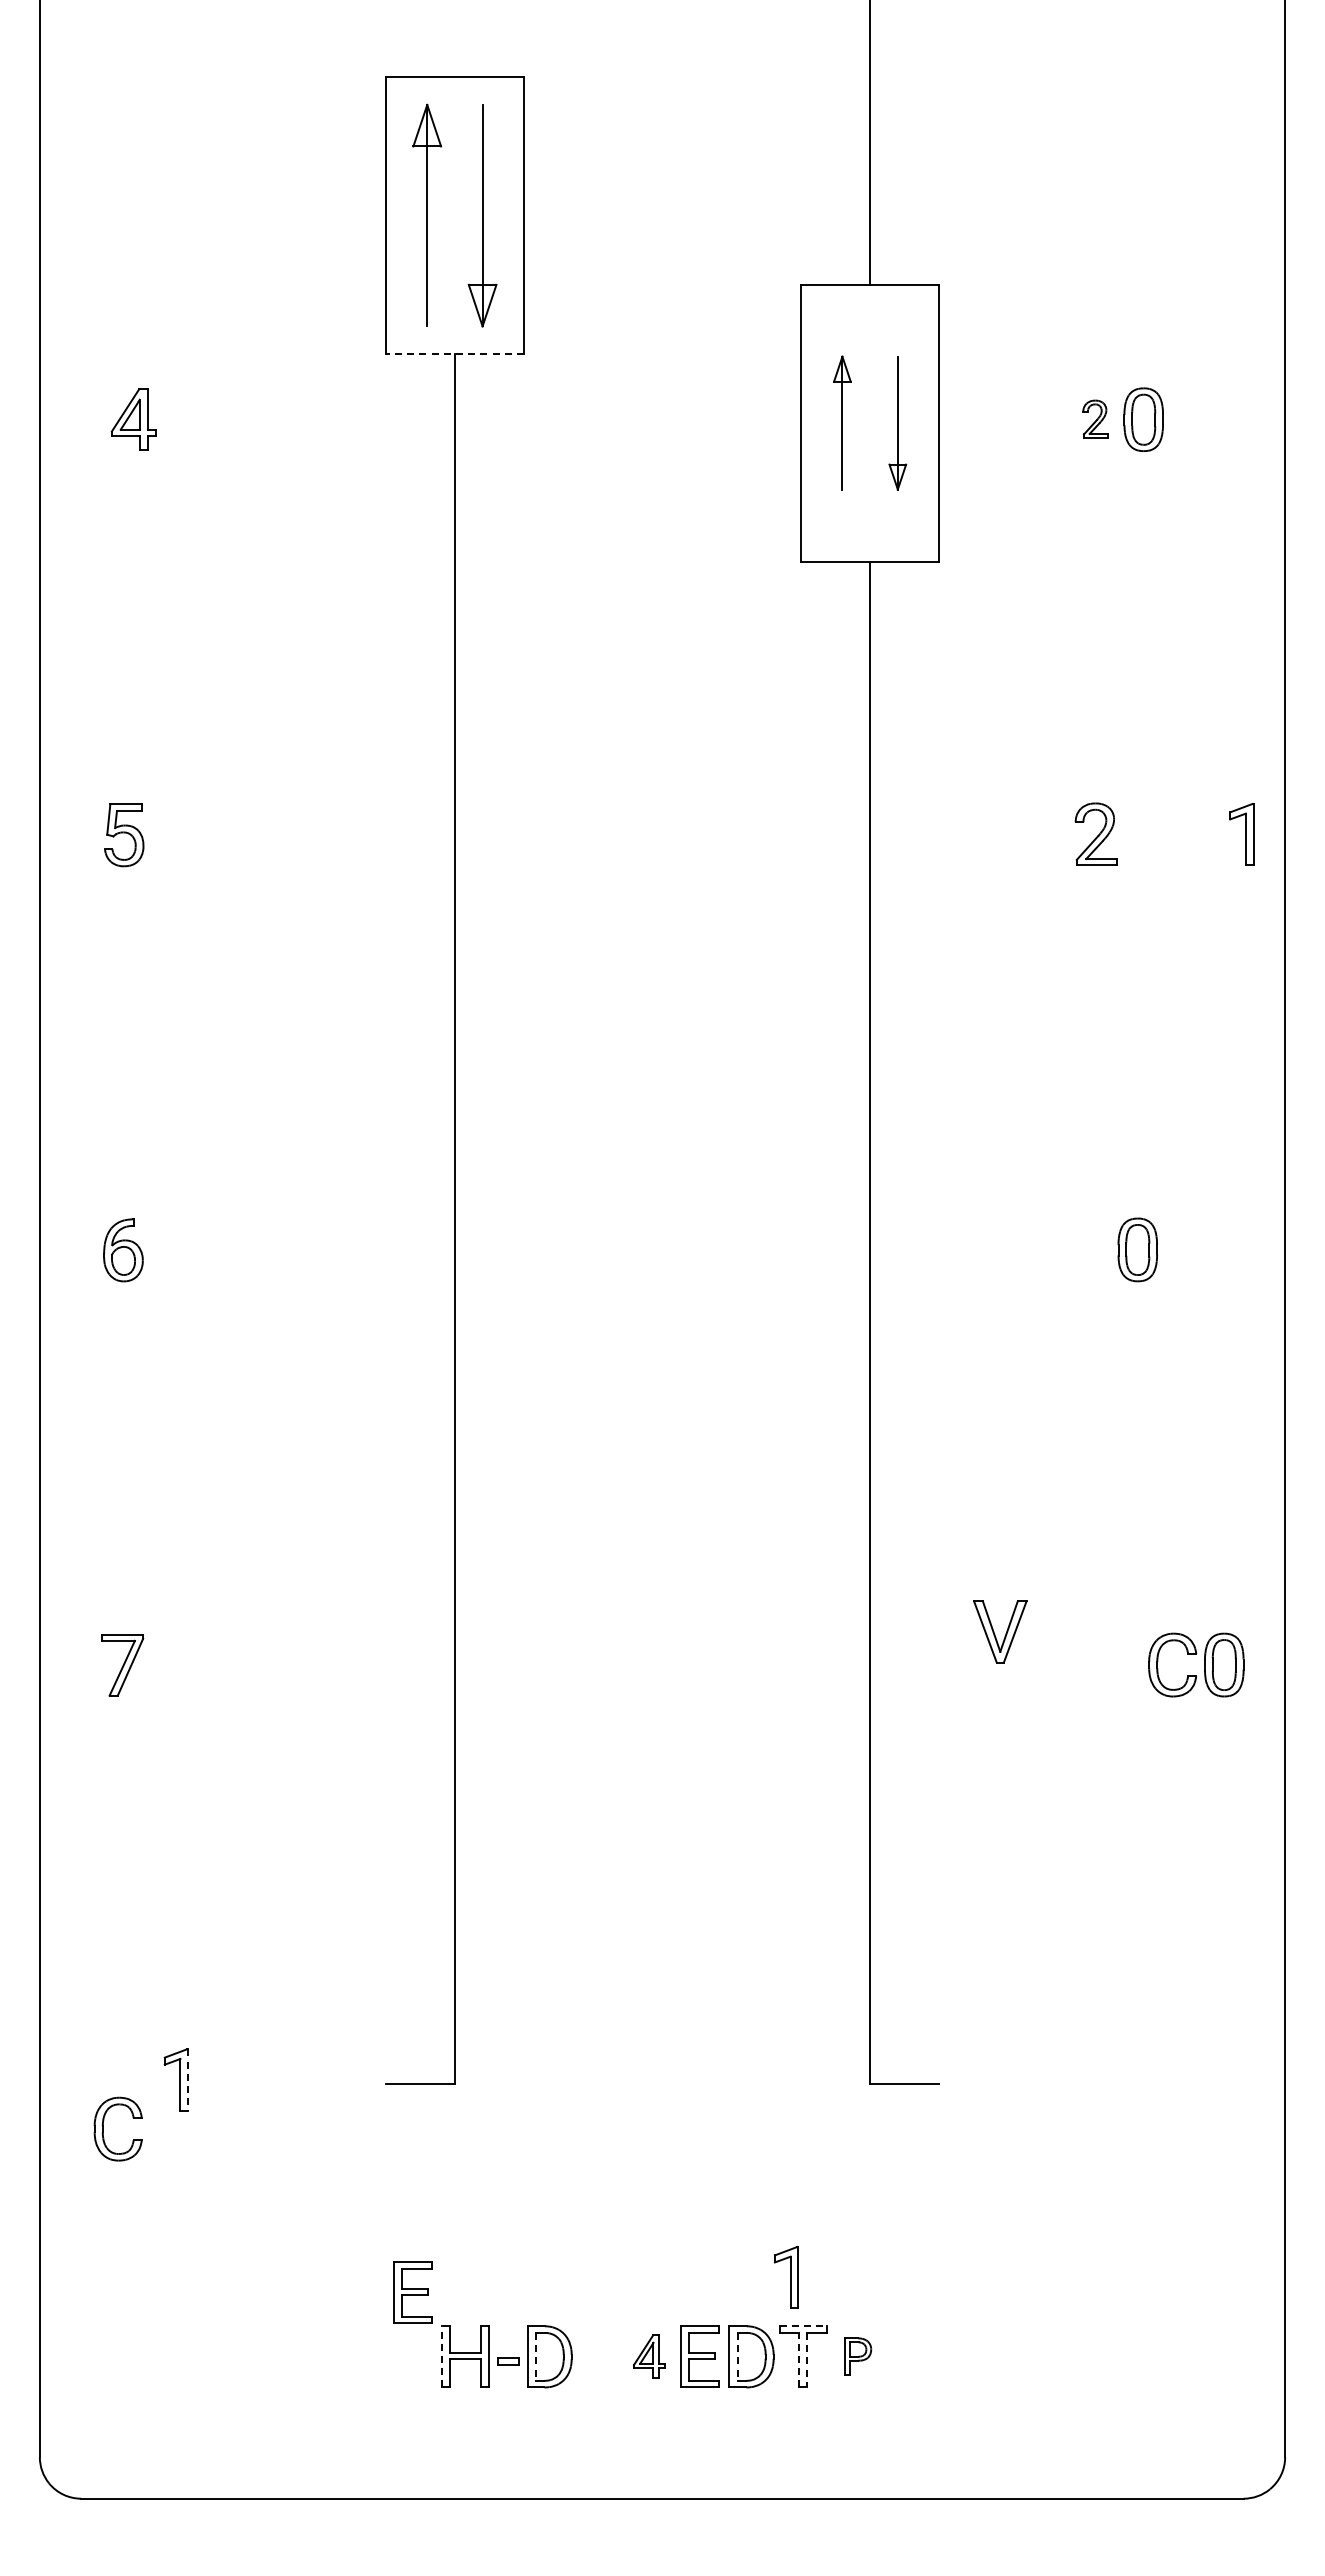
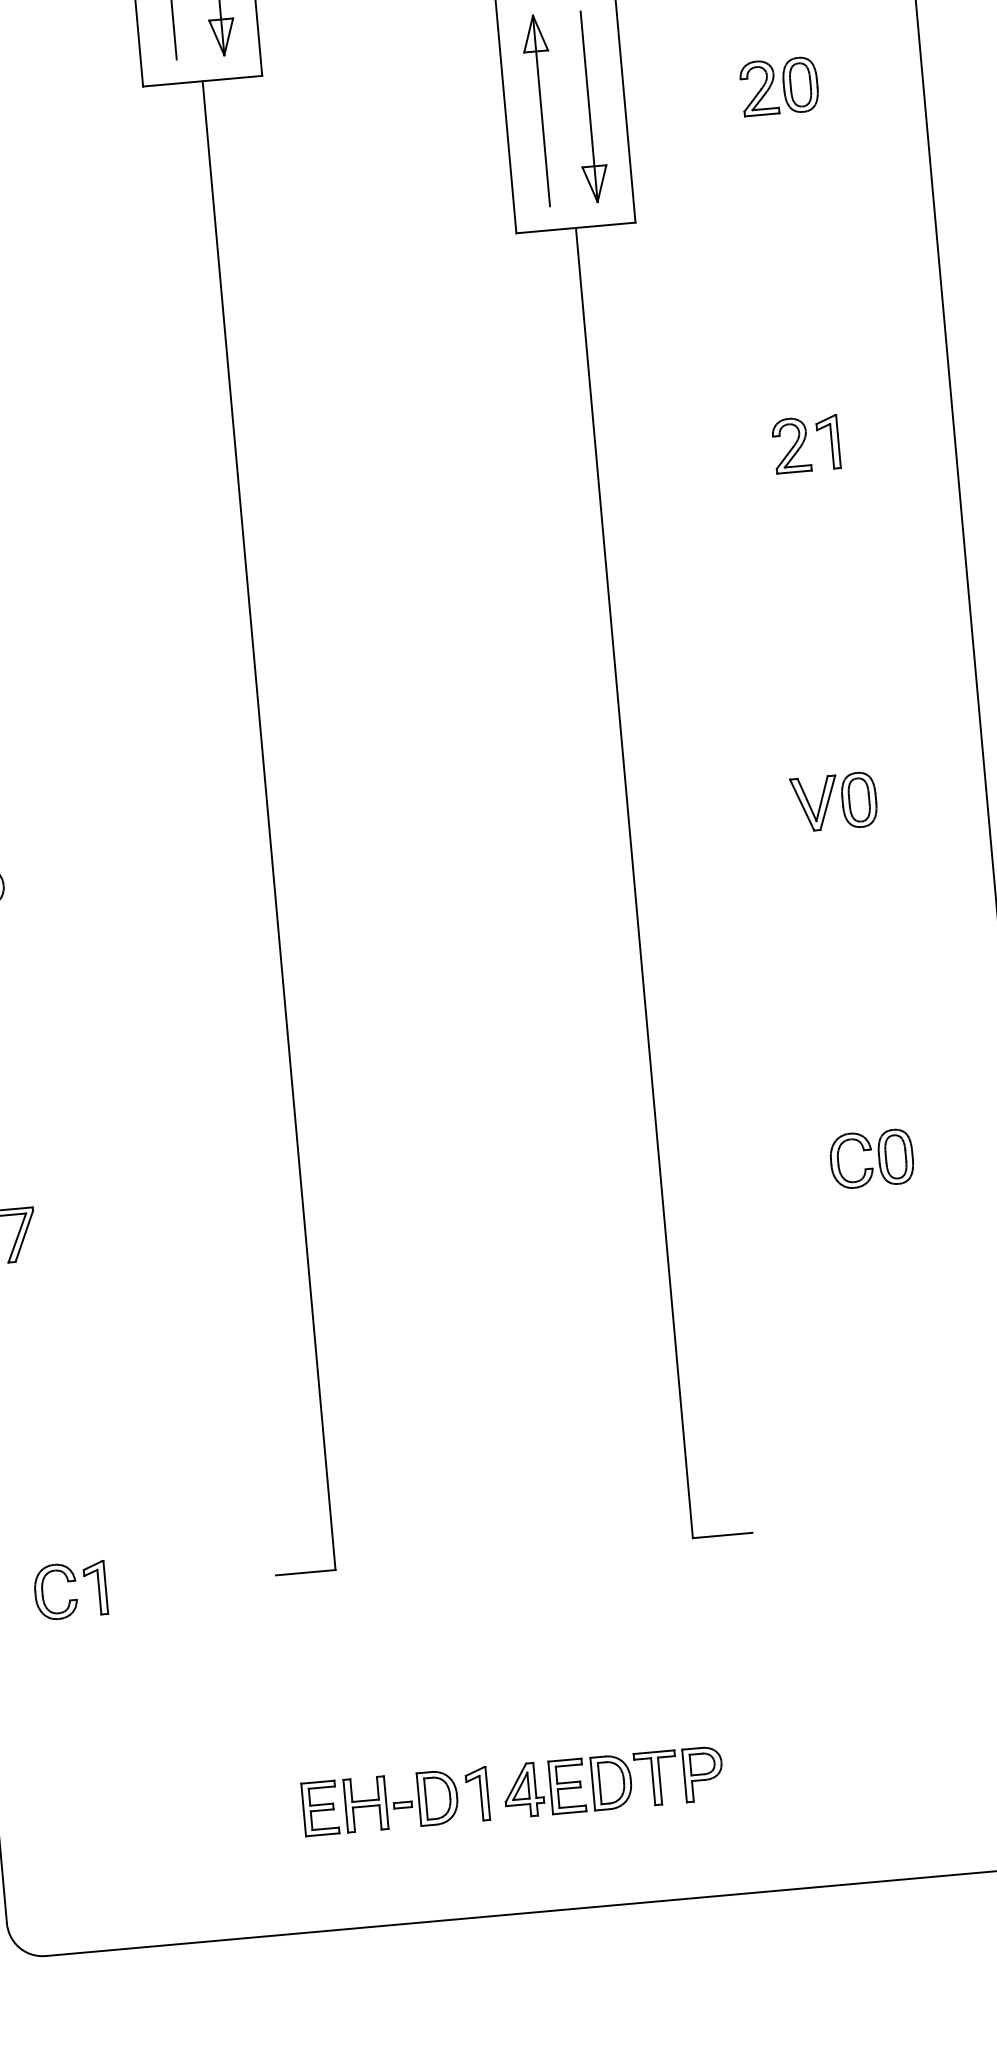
line: (454, 354) -> (202, 81), dashed -> solid
part: (1095, 418) -> (759, 87), size x1.67
part: (842, 422) -> (541, 110), size x1.67
part: (897, 422) -> (588, 106), size x1.67
part: (1241, 834) -> (827, 442), moved
part: (1000, 1631) -> (815, 803), moved
part: (1204, 1664) -> (878, 1157), moved
line: (188, 2080) -> (105, 1587), dashed -> solid
part: (103, 2128) -> (43, 1592), moved
part: (786, 2277) -> (477, 1794), moved
part: (412, 2292) -> (319, 1808), moved
line: (803, 2326) -> (654, 1752), dashed -> solid
line: (442, 2356) -> (345, 1805), dashed -> solid
line: (535, 2356) -> (425, 1798), dashed -> solid
part: (649, 2356) -> (523, 1789), size x1.43
line: (737, 2356) -> (599, 1783), dashed -> solid
part: (857, 2356) -> (703, 1774), size x1.67
line: (799, 2359) -> (653, 1781), dashed -> solid
line: (807, 2360) -> (660, 1781), dashed -> solid

